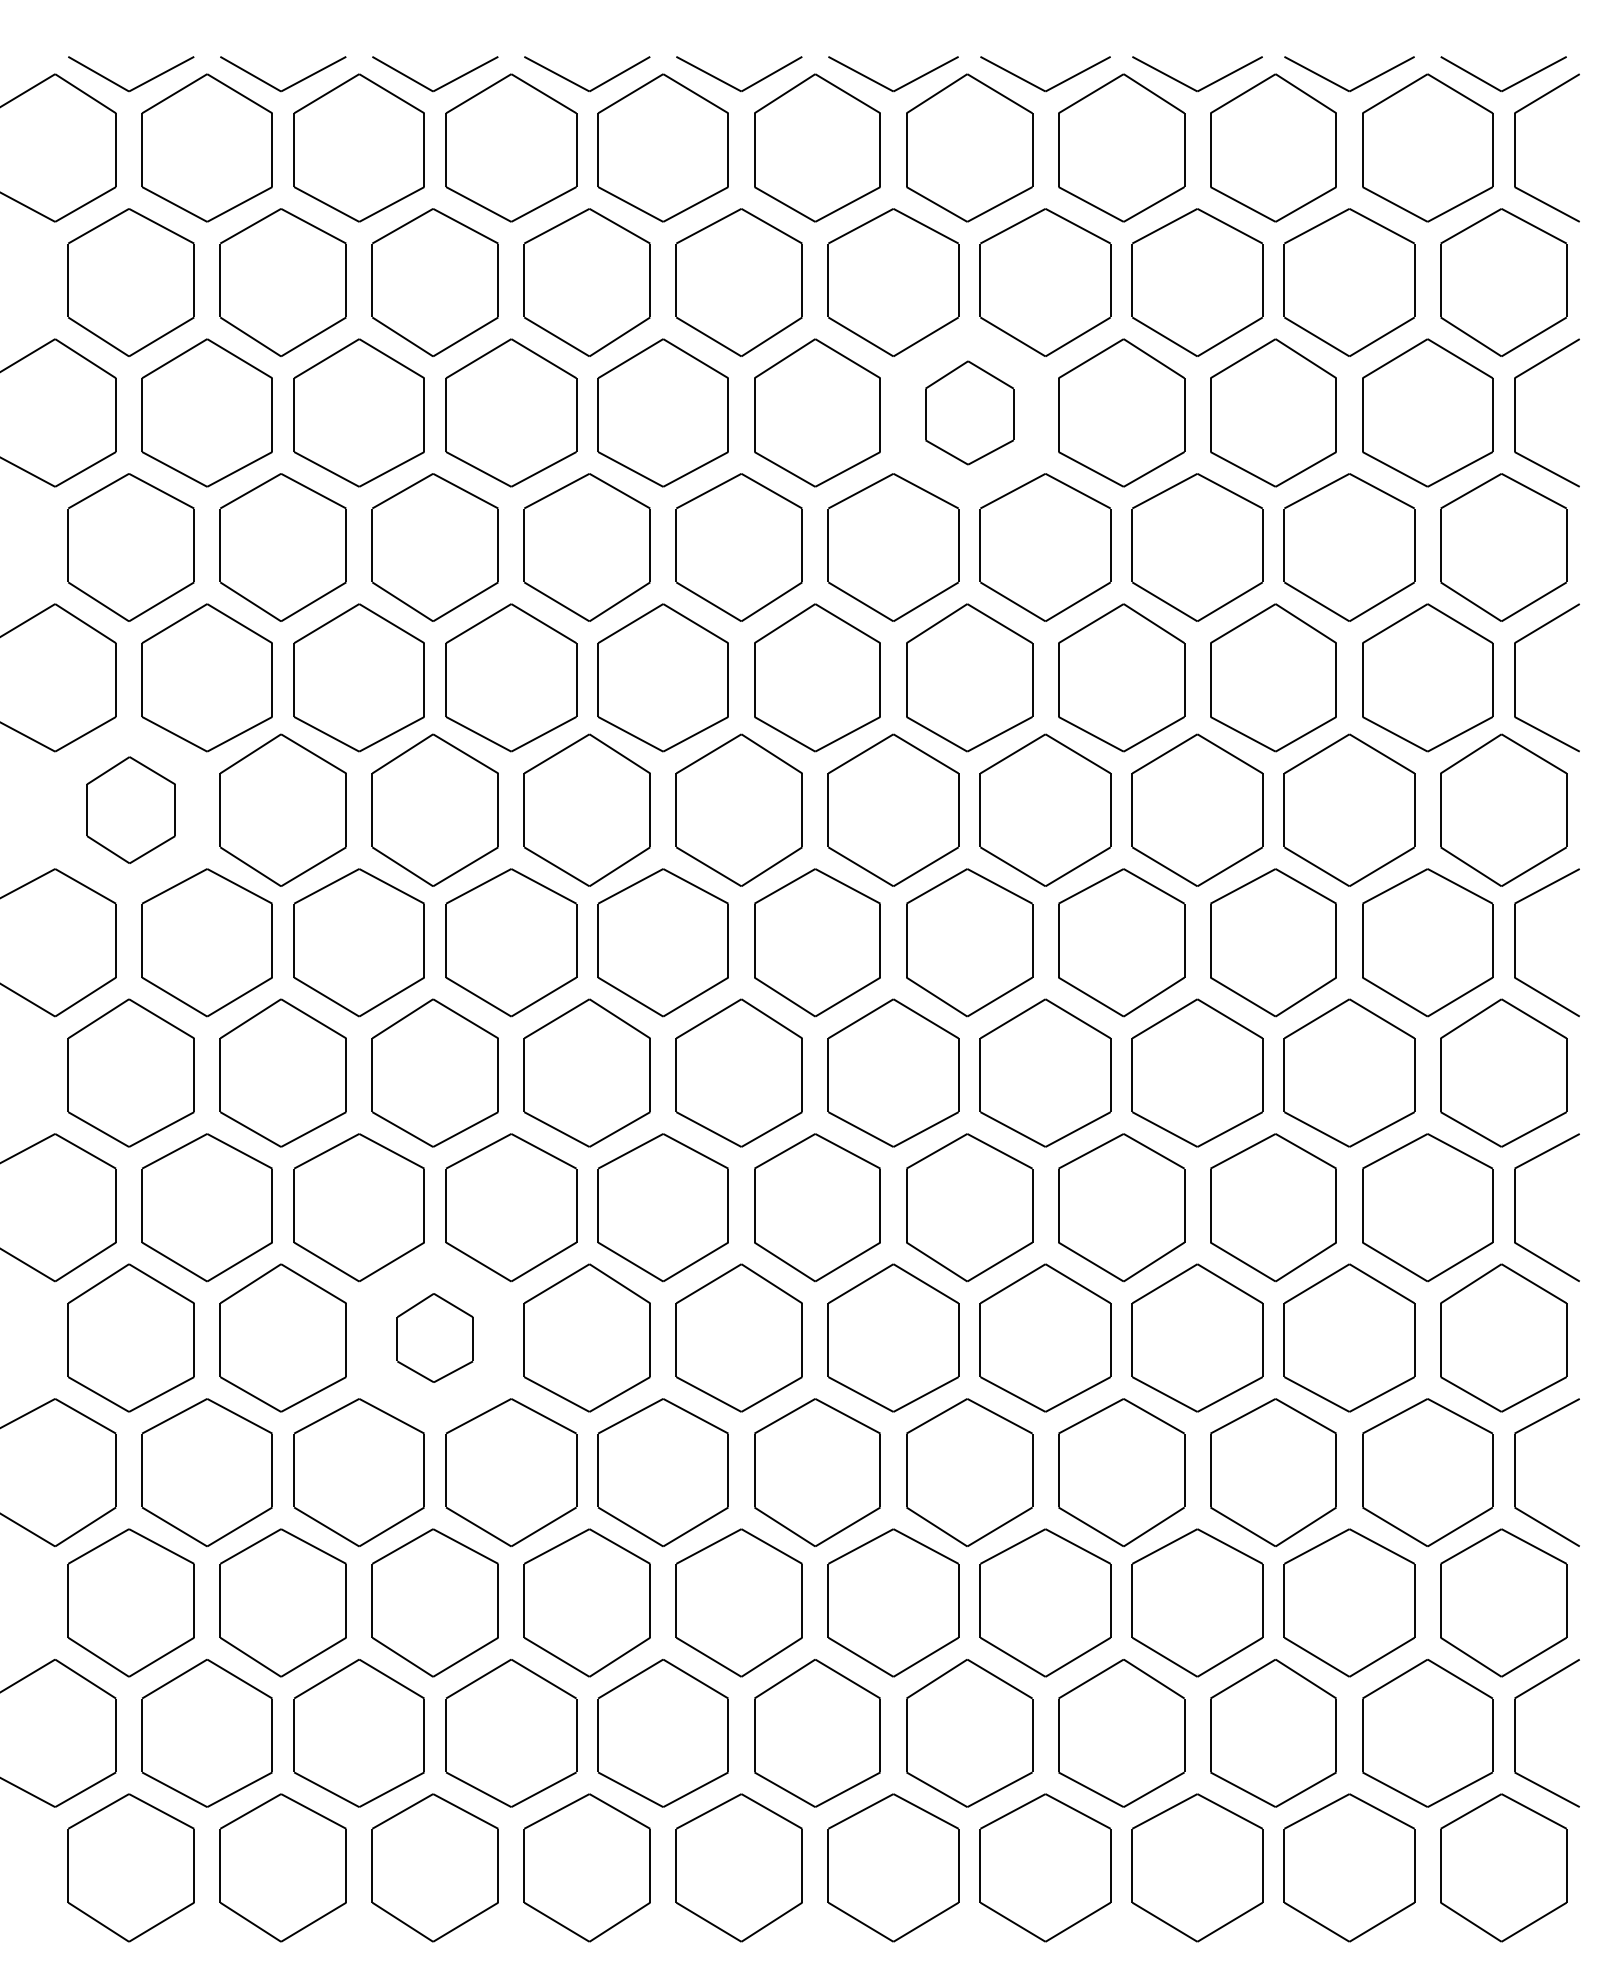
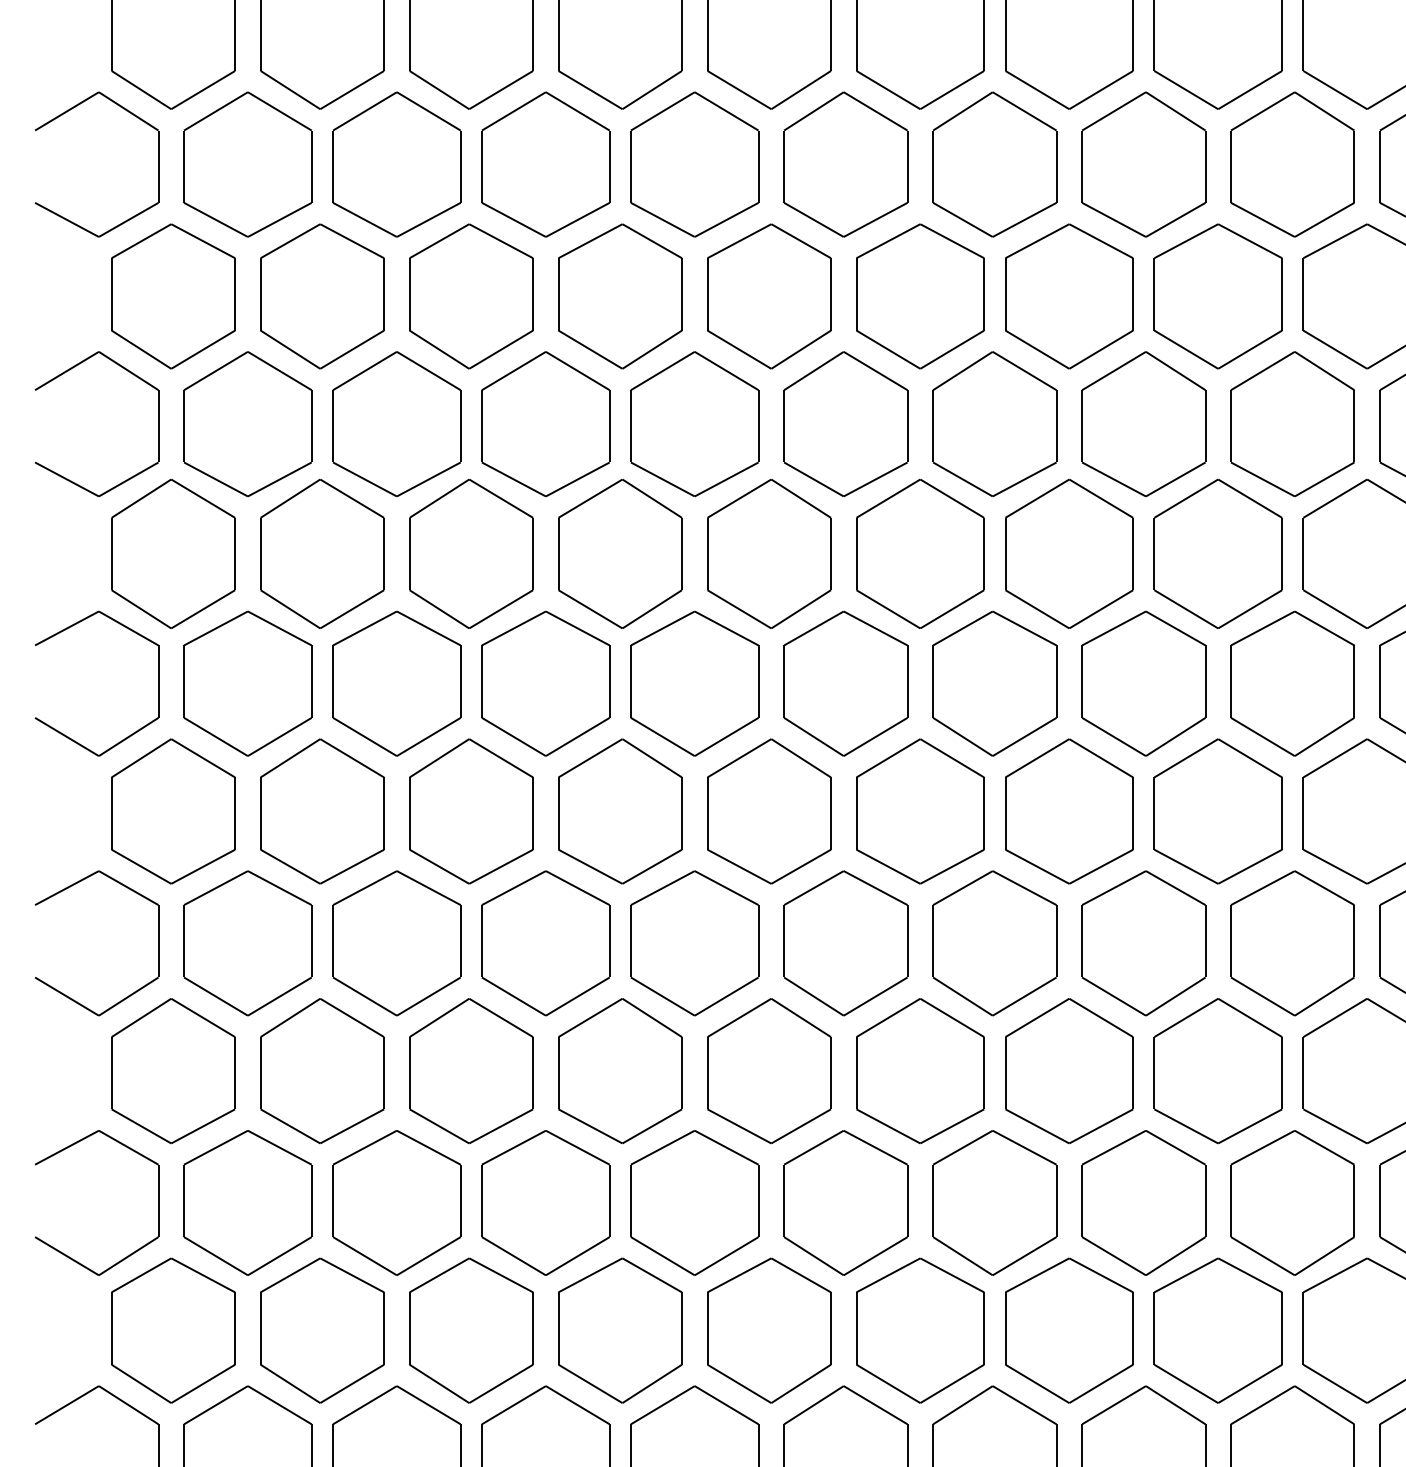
part: (969, 412) -> (994, 164), size x1.43
part: (130, 809) -> (172, 553), size x1.43
part: (434, 1337) -> (470, 1070), size x1.67

